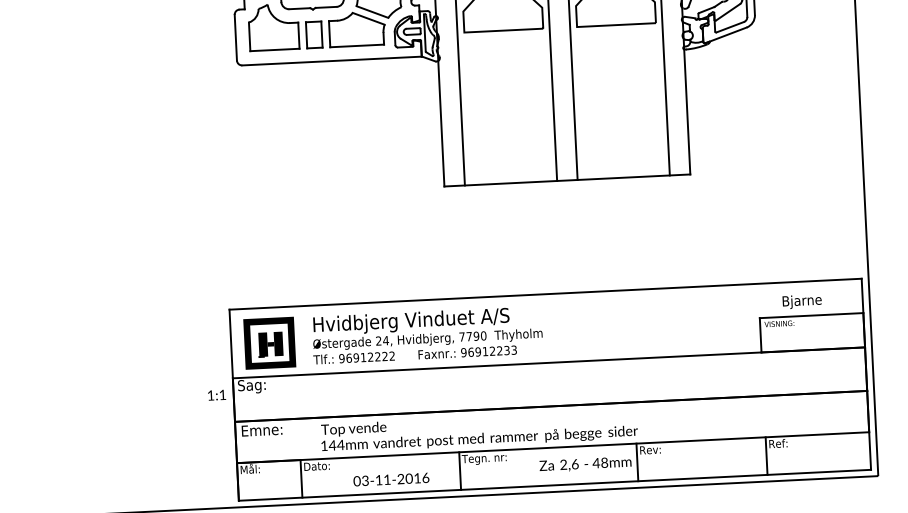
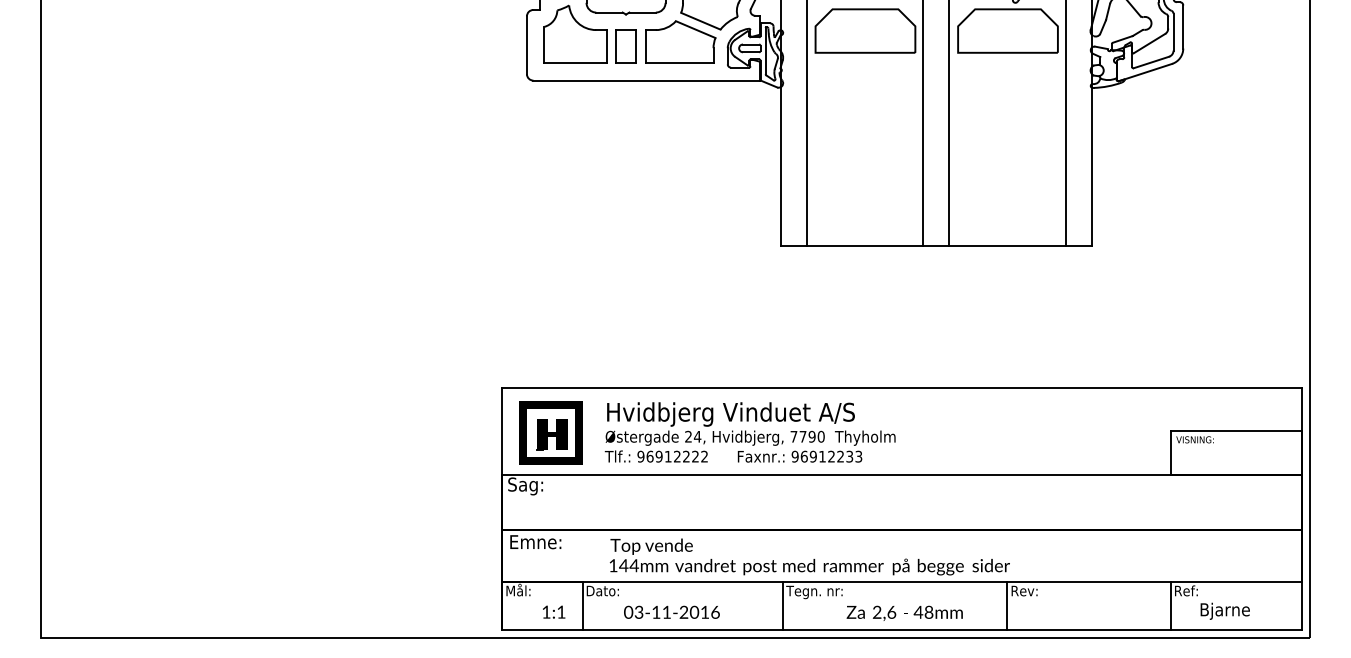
text: (801, 301) -> (1224, 610), moved
text: (217, 394) -> (554, 611), moved
text: (585, 463) -> (904, 612), moved
text: (391, 478) -> (671, 611), moved

